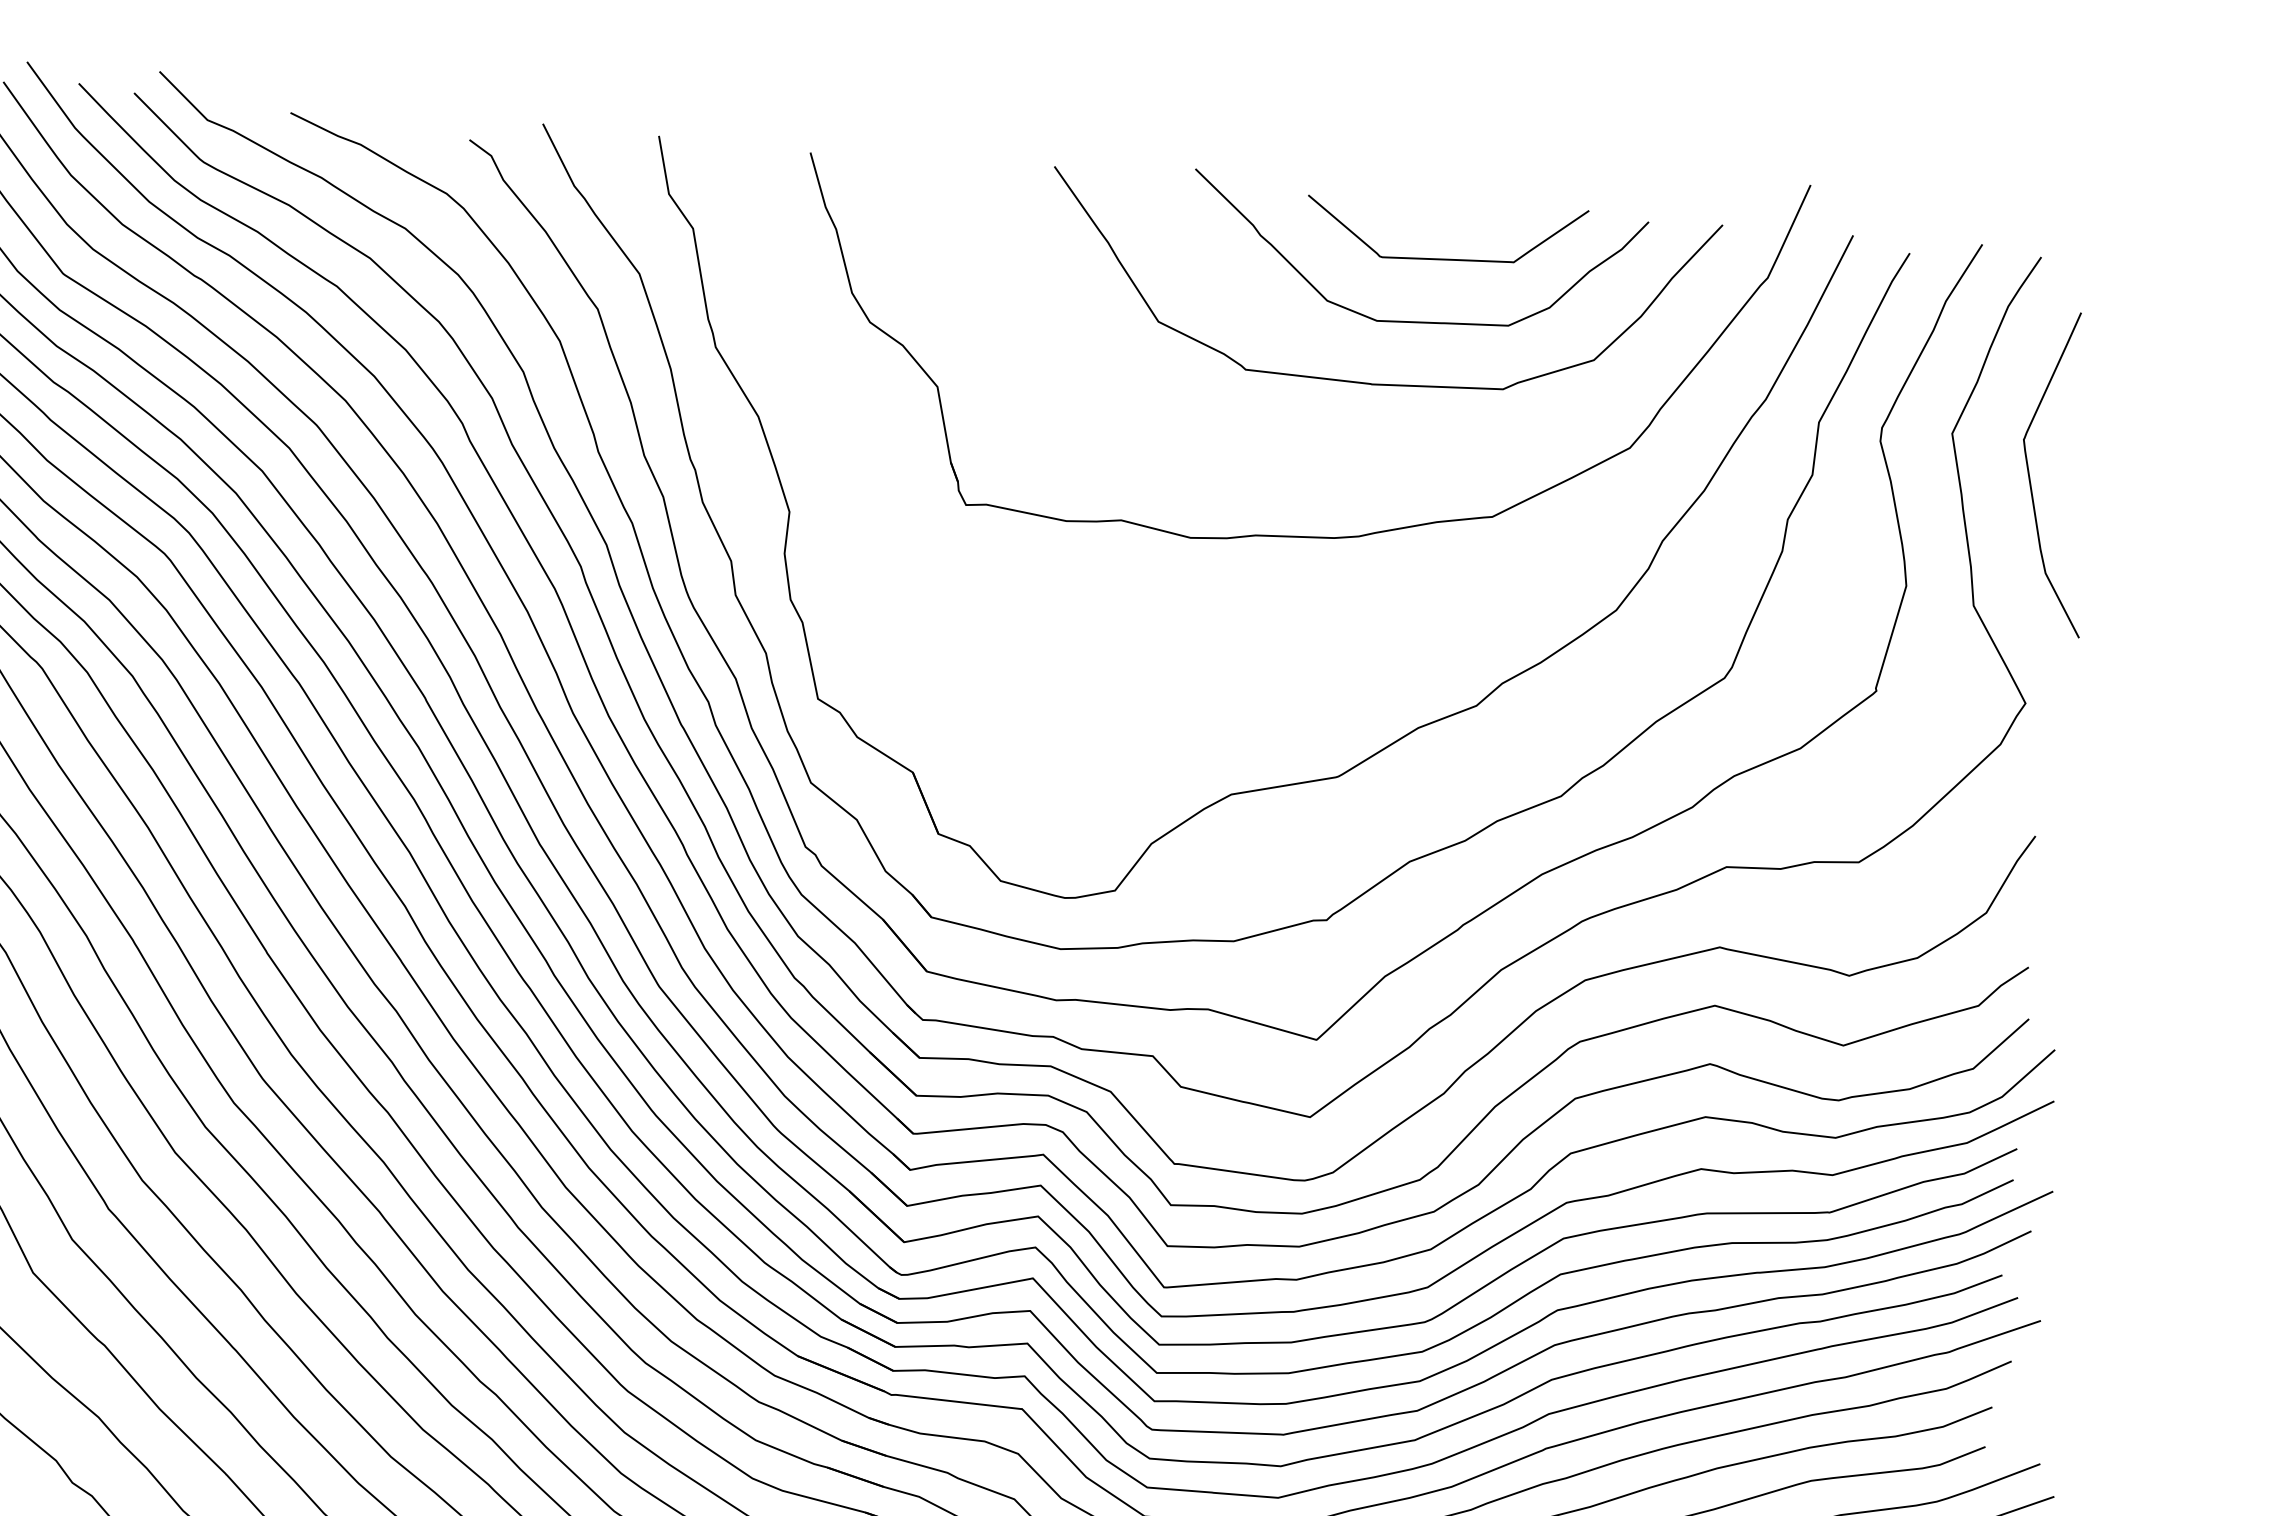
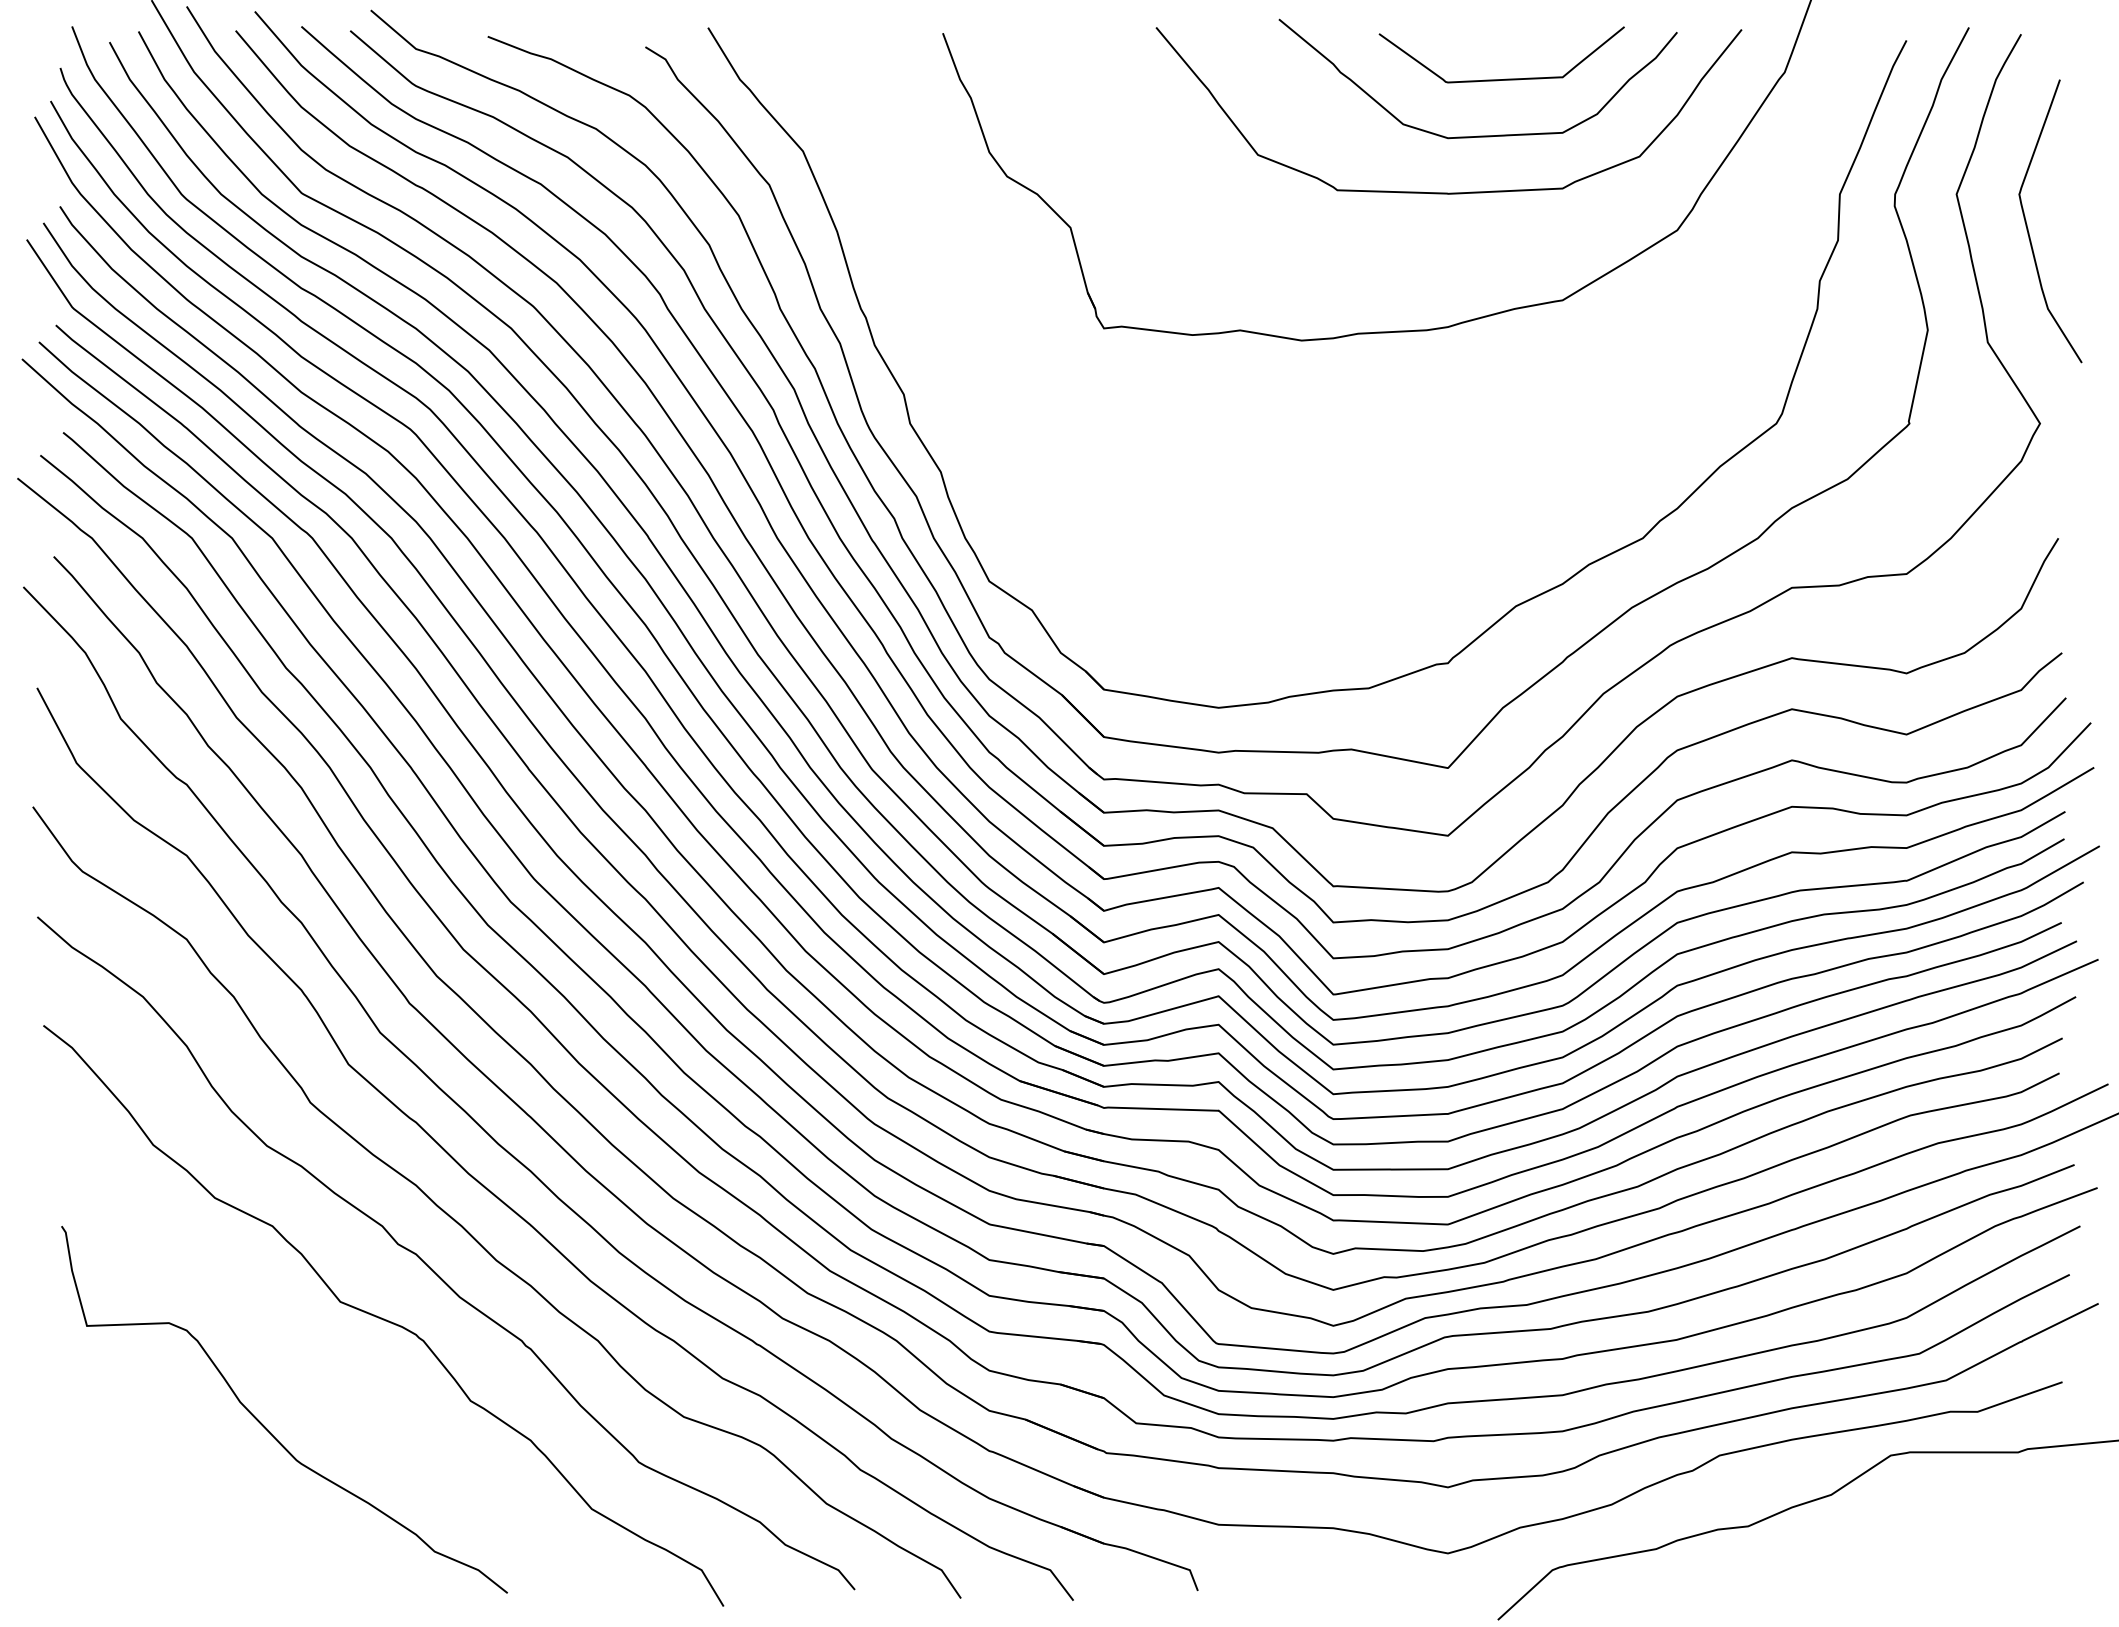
part: (1264, 787) -> (1384, 552), removed

